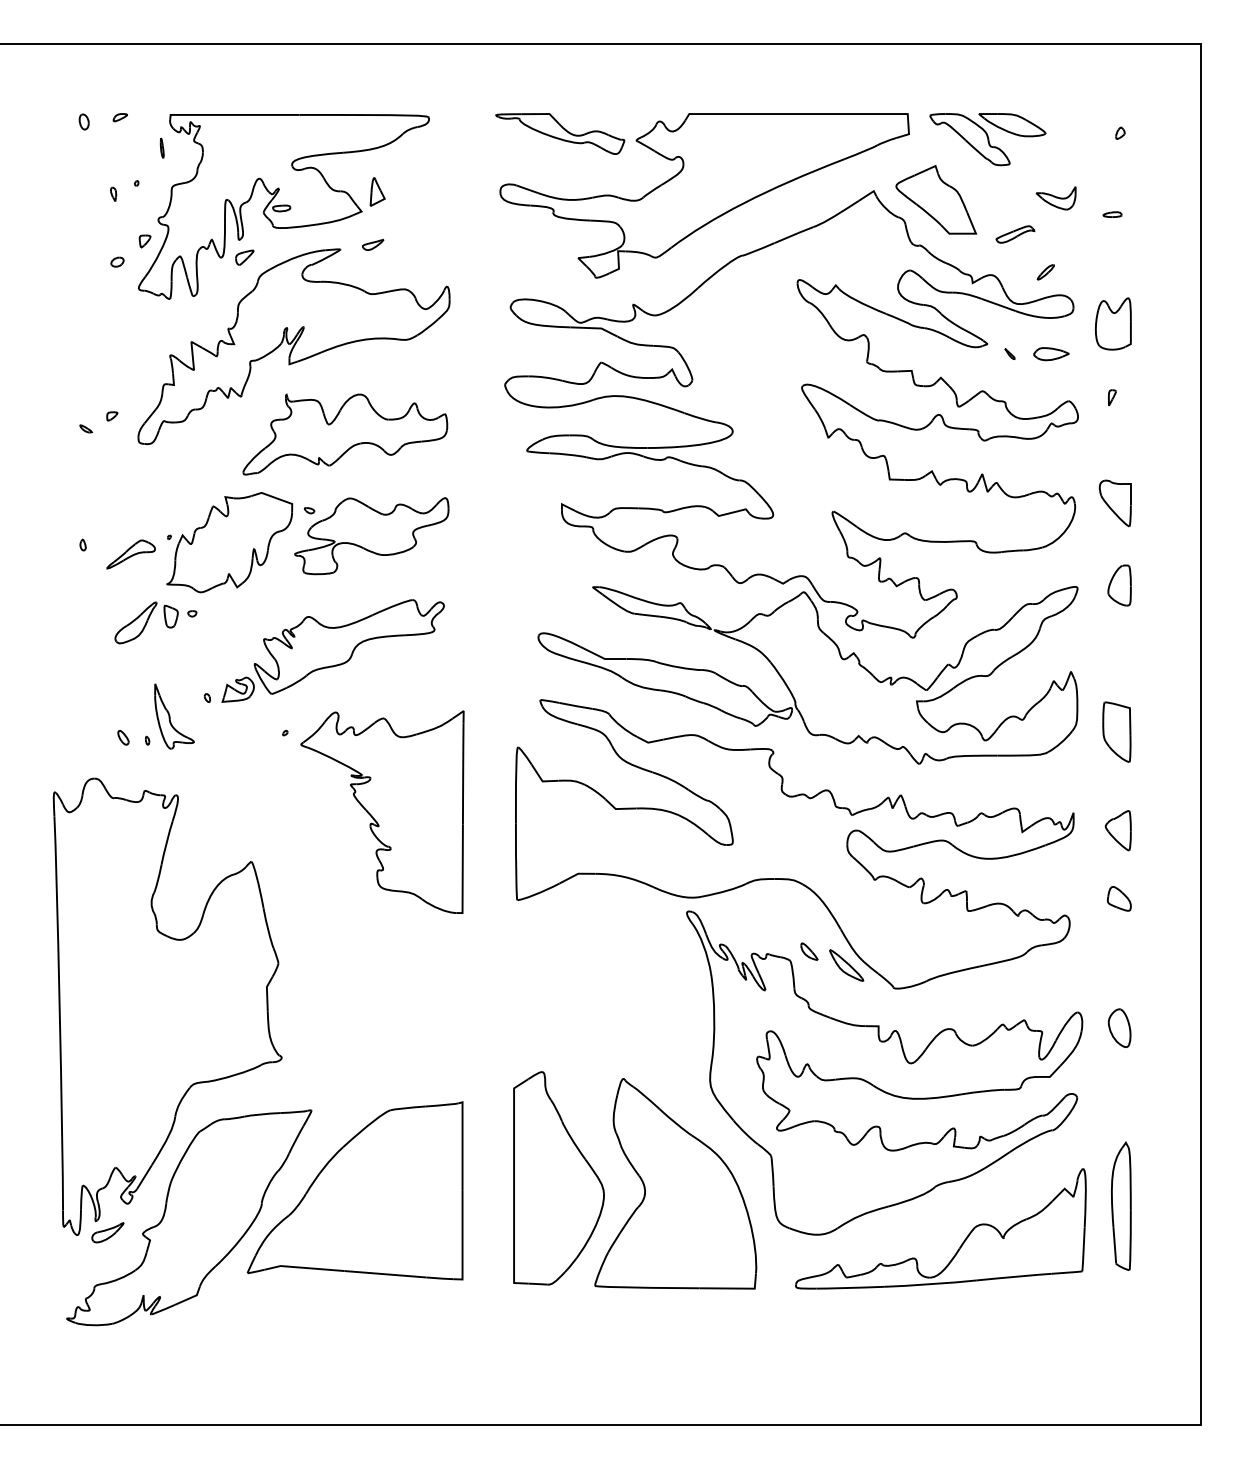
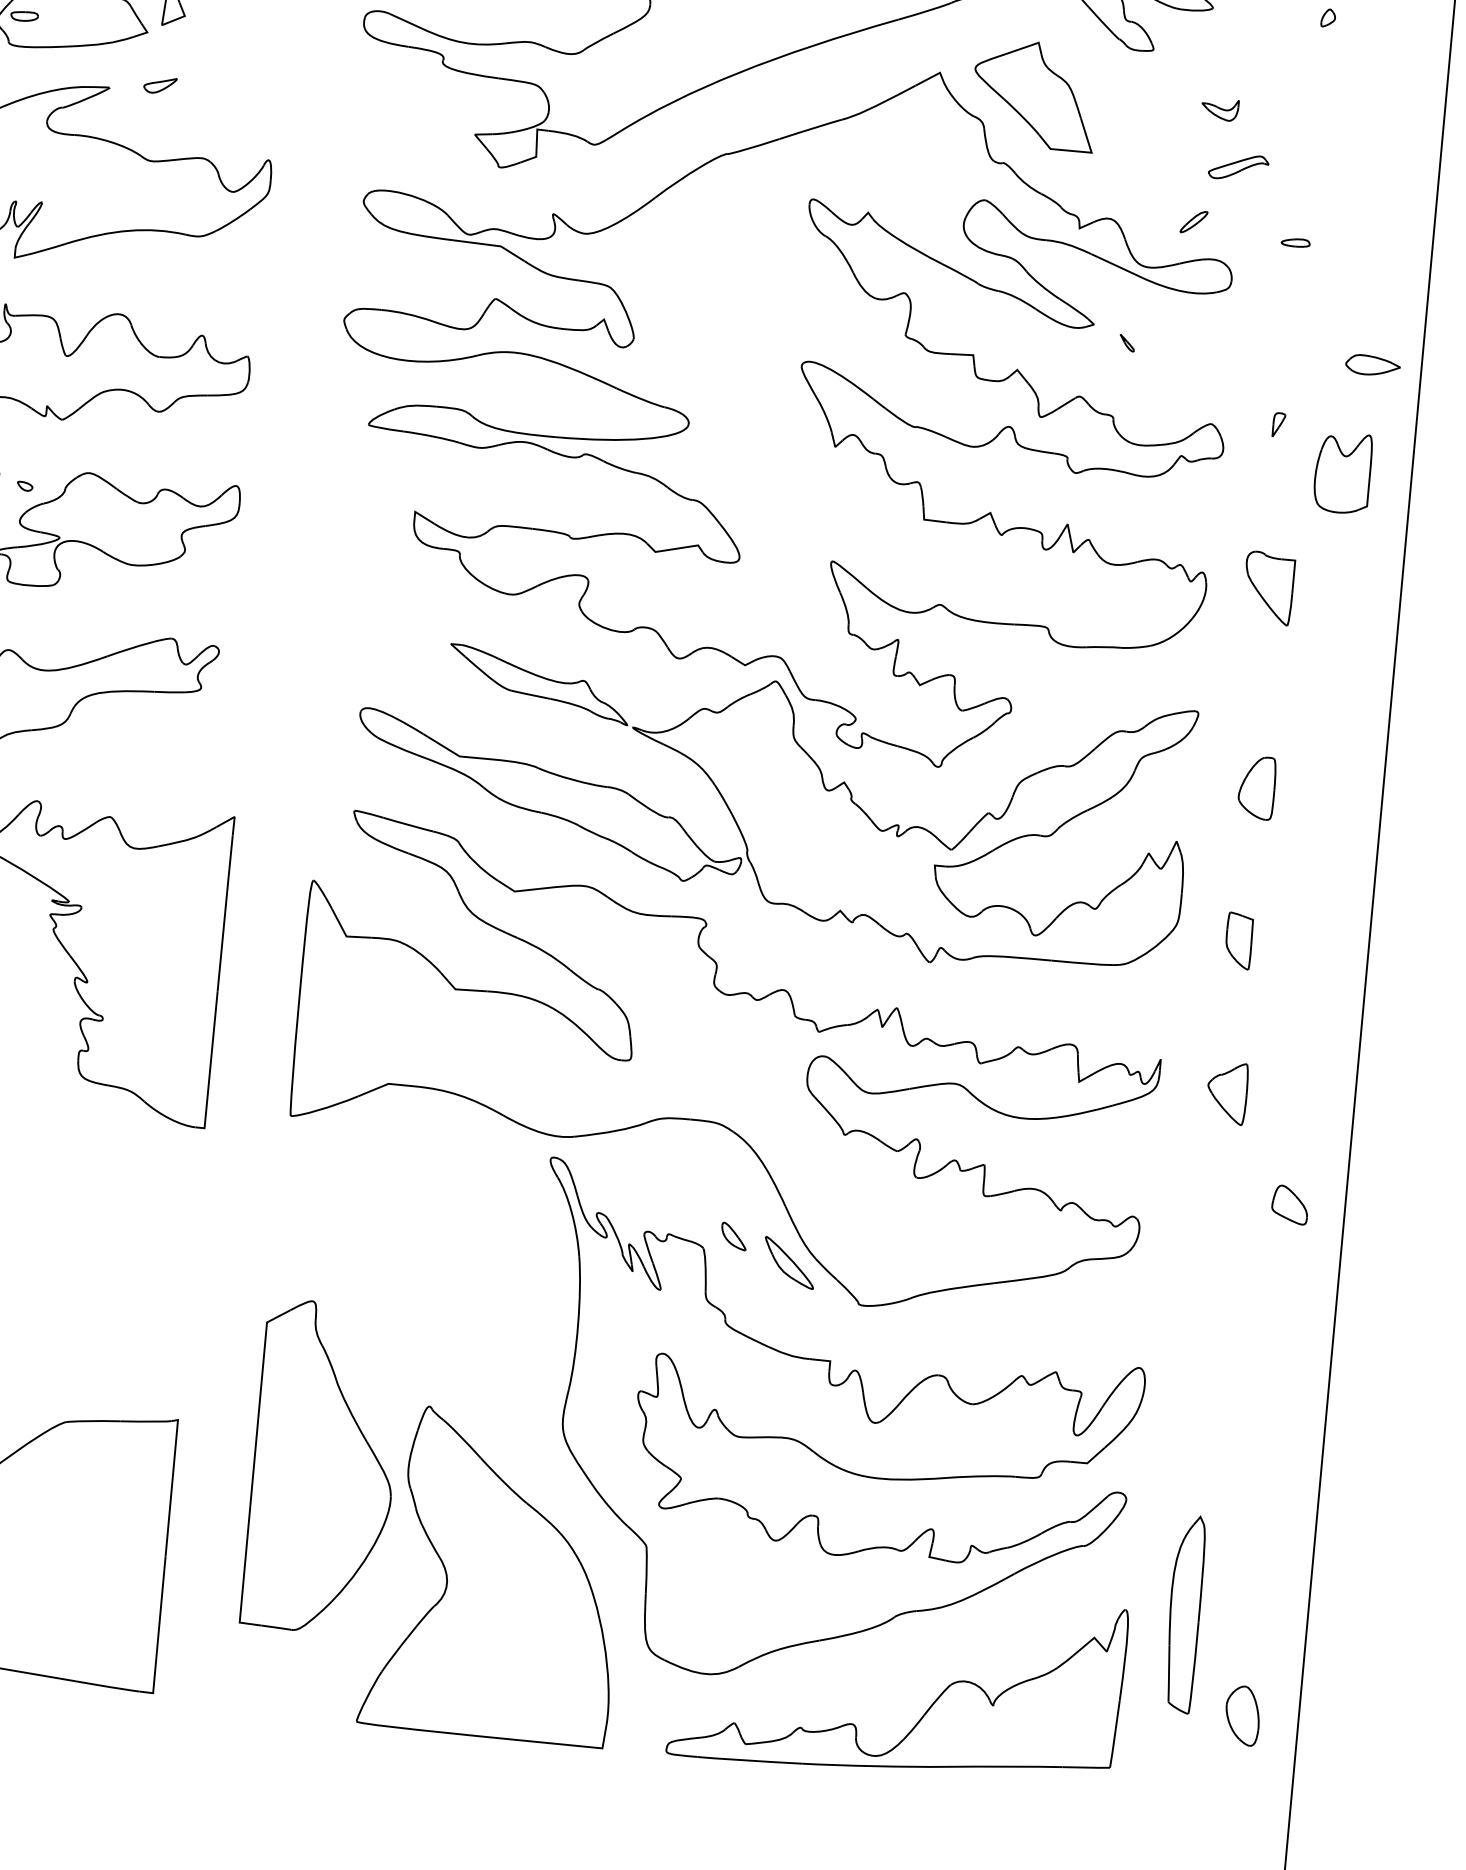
part: (1055, 198) -> (1219, 109), size x0.6
part: (1112, 214) -> (1295, 242), moved
part: (1015, 234) -> (1238, 167), moved
part: (1113, 323) -> (1343, 472), moved
part: (1051, 354) -> (1373, 366), moved
part: (1119, 585) -> (1256, 787), moved
part: (1116, 731) -> (1238, 940), size x0.6
part: (1119, 898) -> (1290, 1204), moved
part: (1119, 1027) -> (1242, 1714), moved
part: (558, 1178) -> (322, 1467), moved
part: (1121, 1205) -> (1184, 1613), moved

